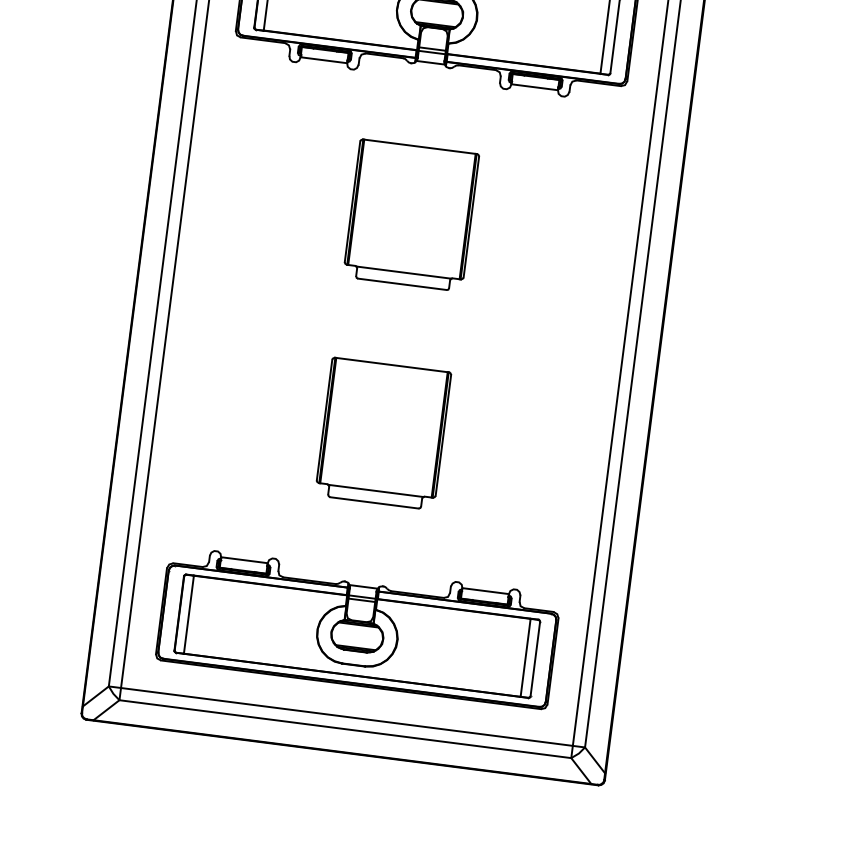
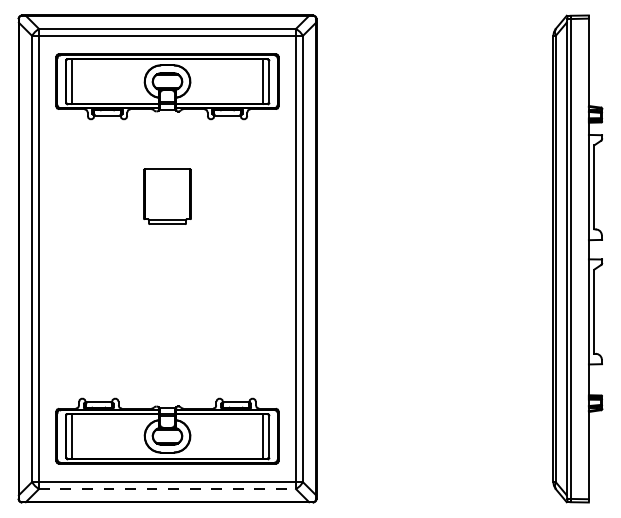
part: (411, 215) -> (167, 196), size x0.7
part: (383, 432) -> (167, 320), removed
line: (345, 729) -> (167, 489), solid -> dashed

